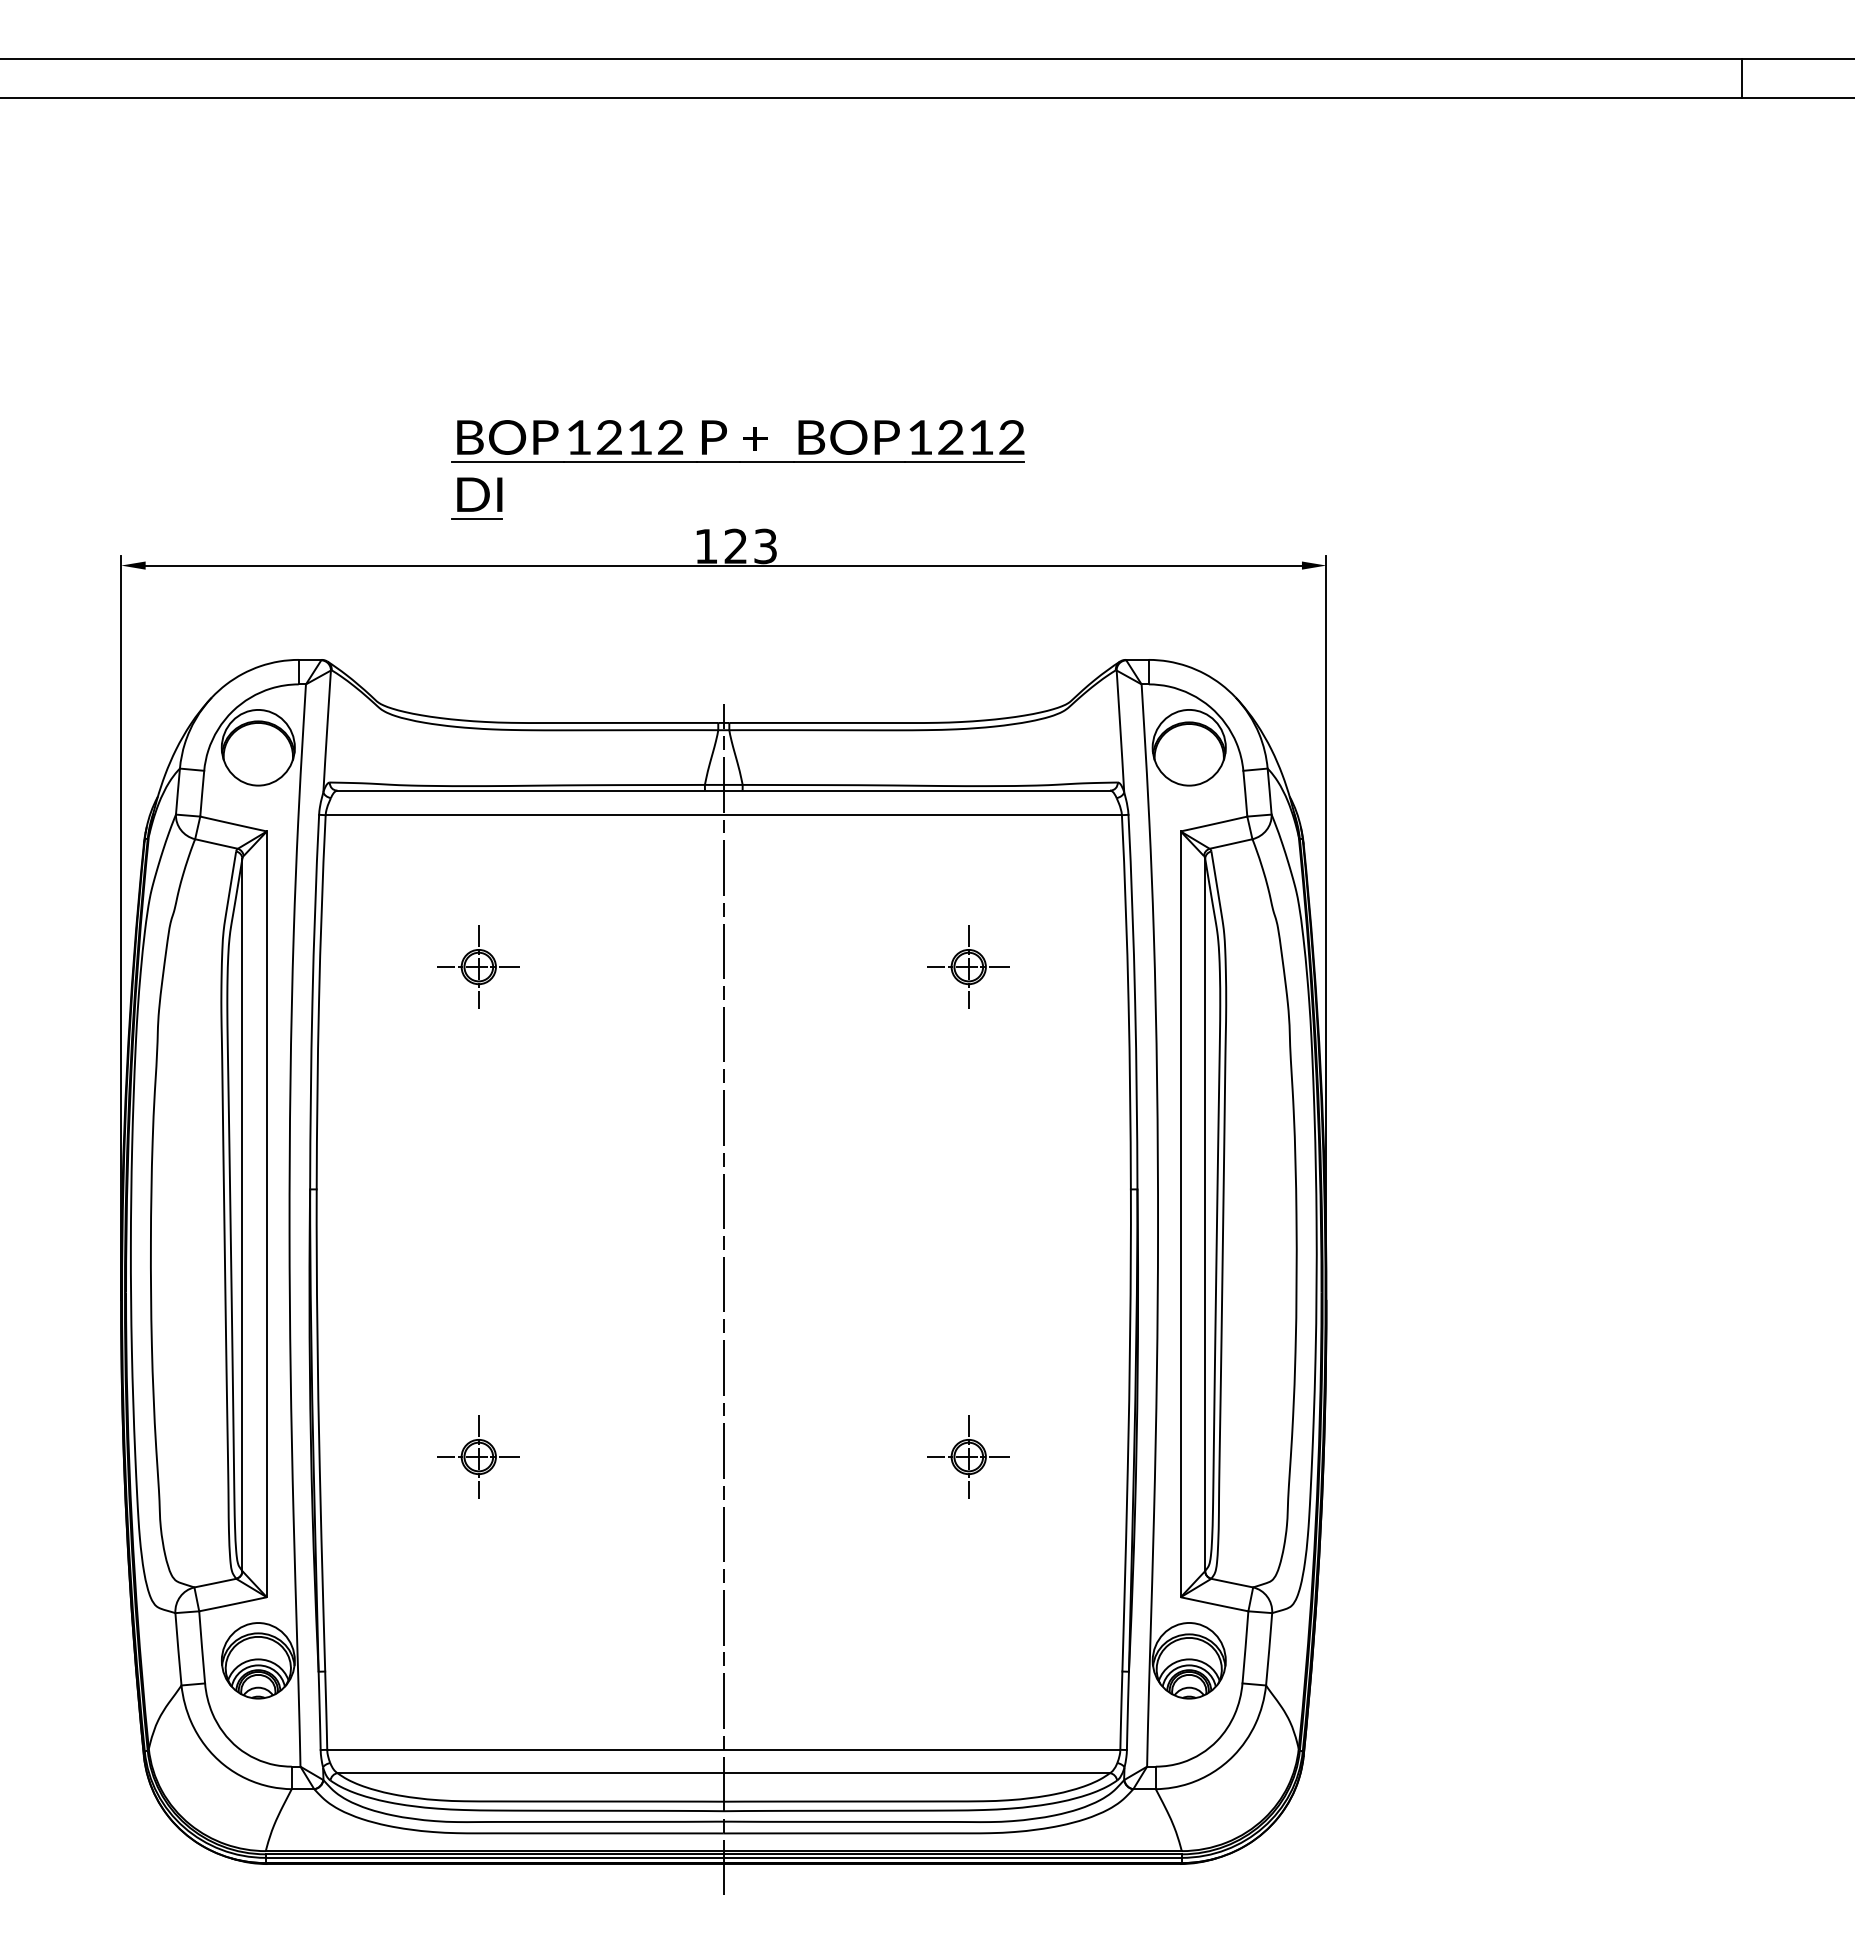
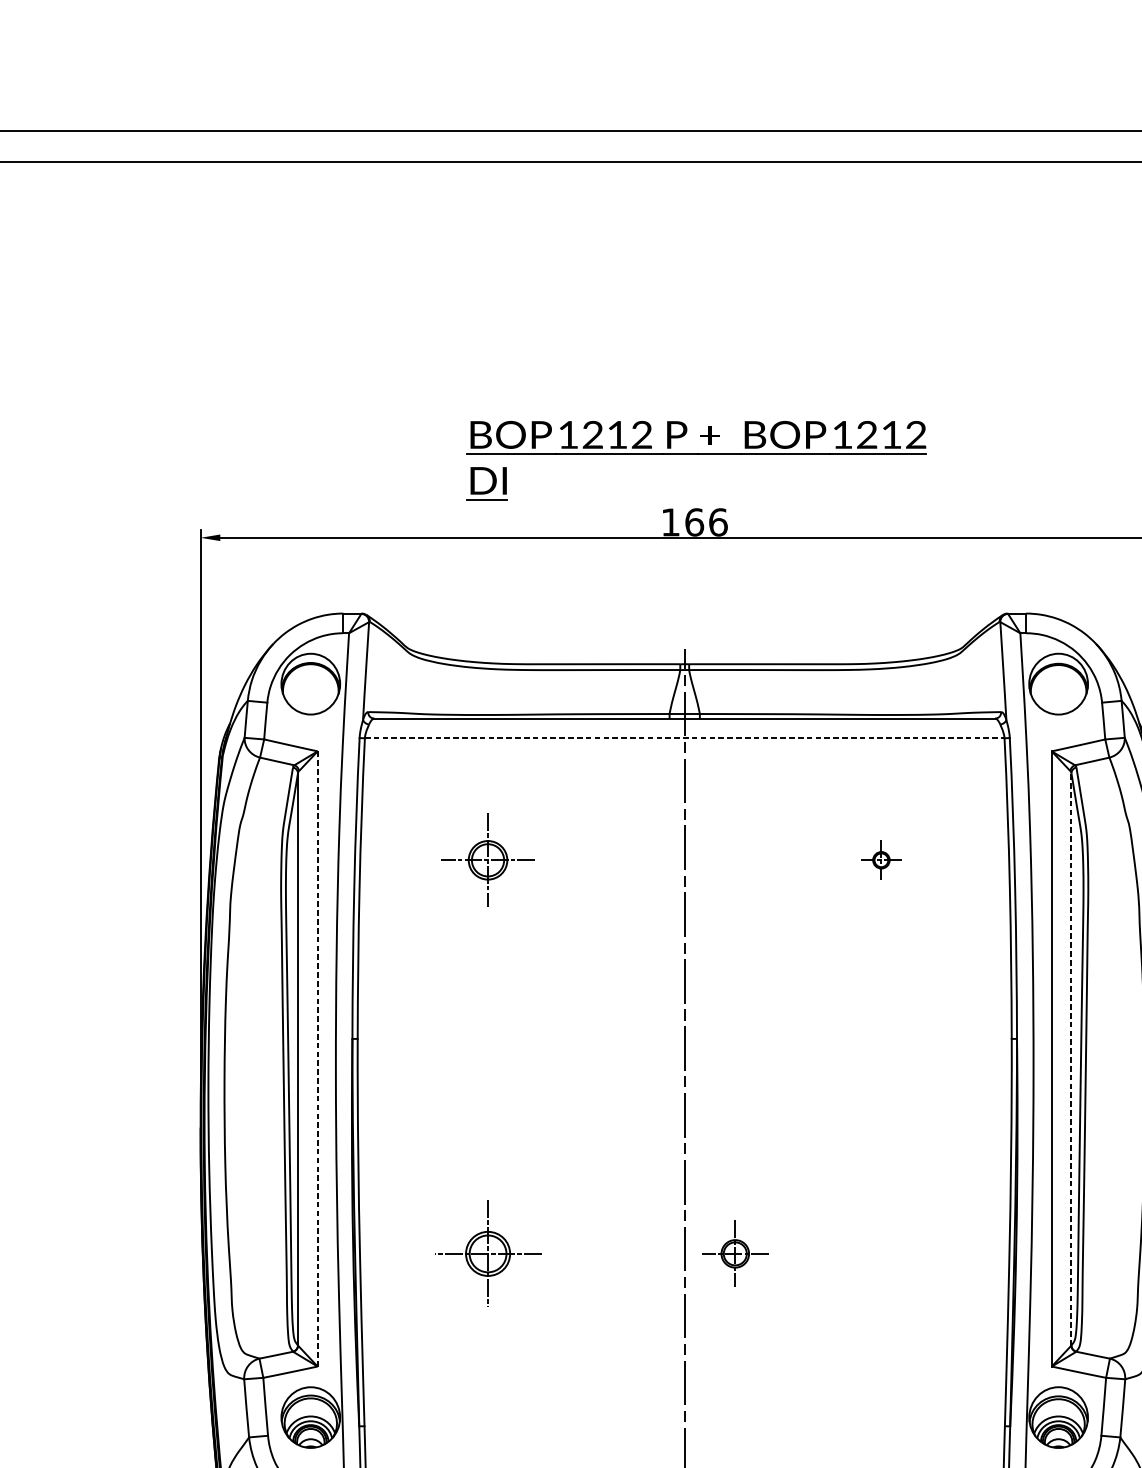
text: (750, 546) -> (706, 522), 123 -> 166
line: (724, 815) -> (685, 738), solid -> dashed
part: (478, 966) -> (487, 859), size x1.4
part: (968, 966) -> (881, 859), size x0.6
line: (266, 1214) -> (317, 1059), solid -> dashed
line: (1205, 1214) -> (1071, 1059), solid -> dashed
part: (478, 1456) -> (487, 1253), size x1.6
part: (968, 1456) -> (735, 1253), moved

